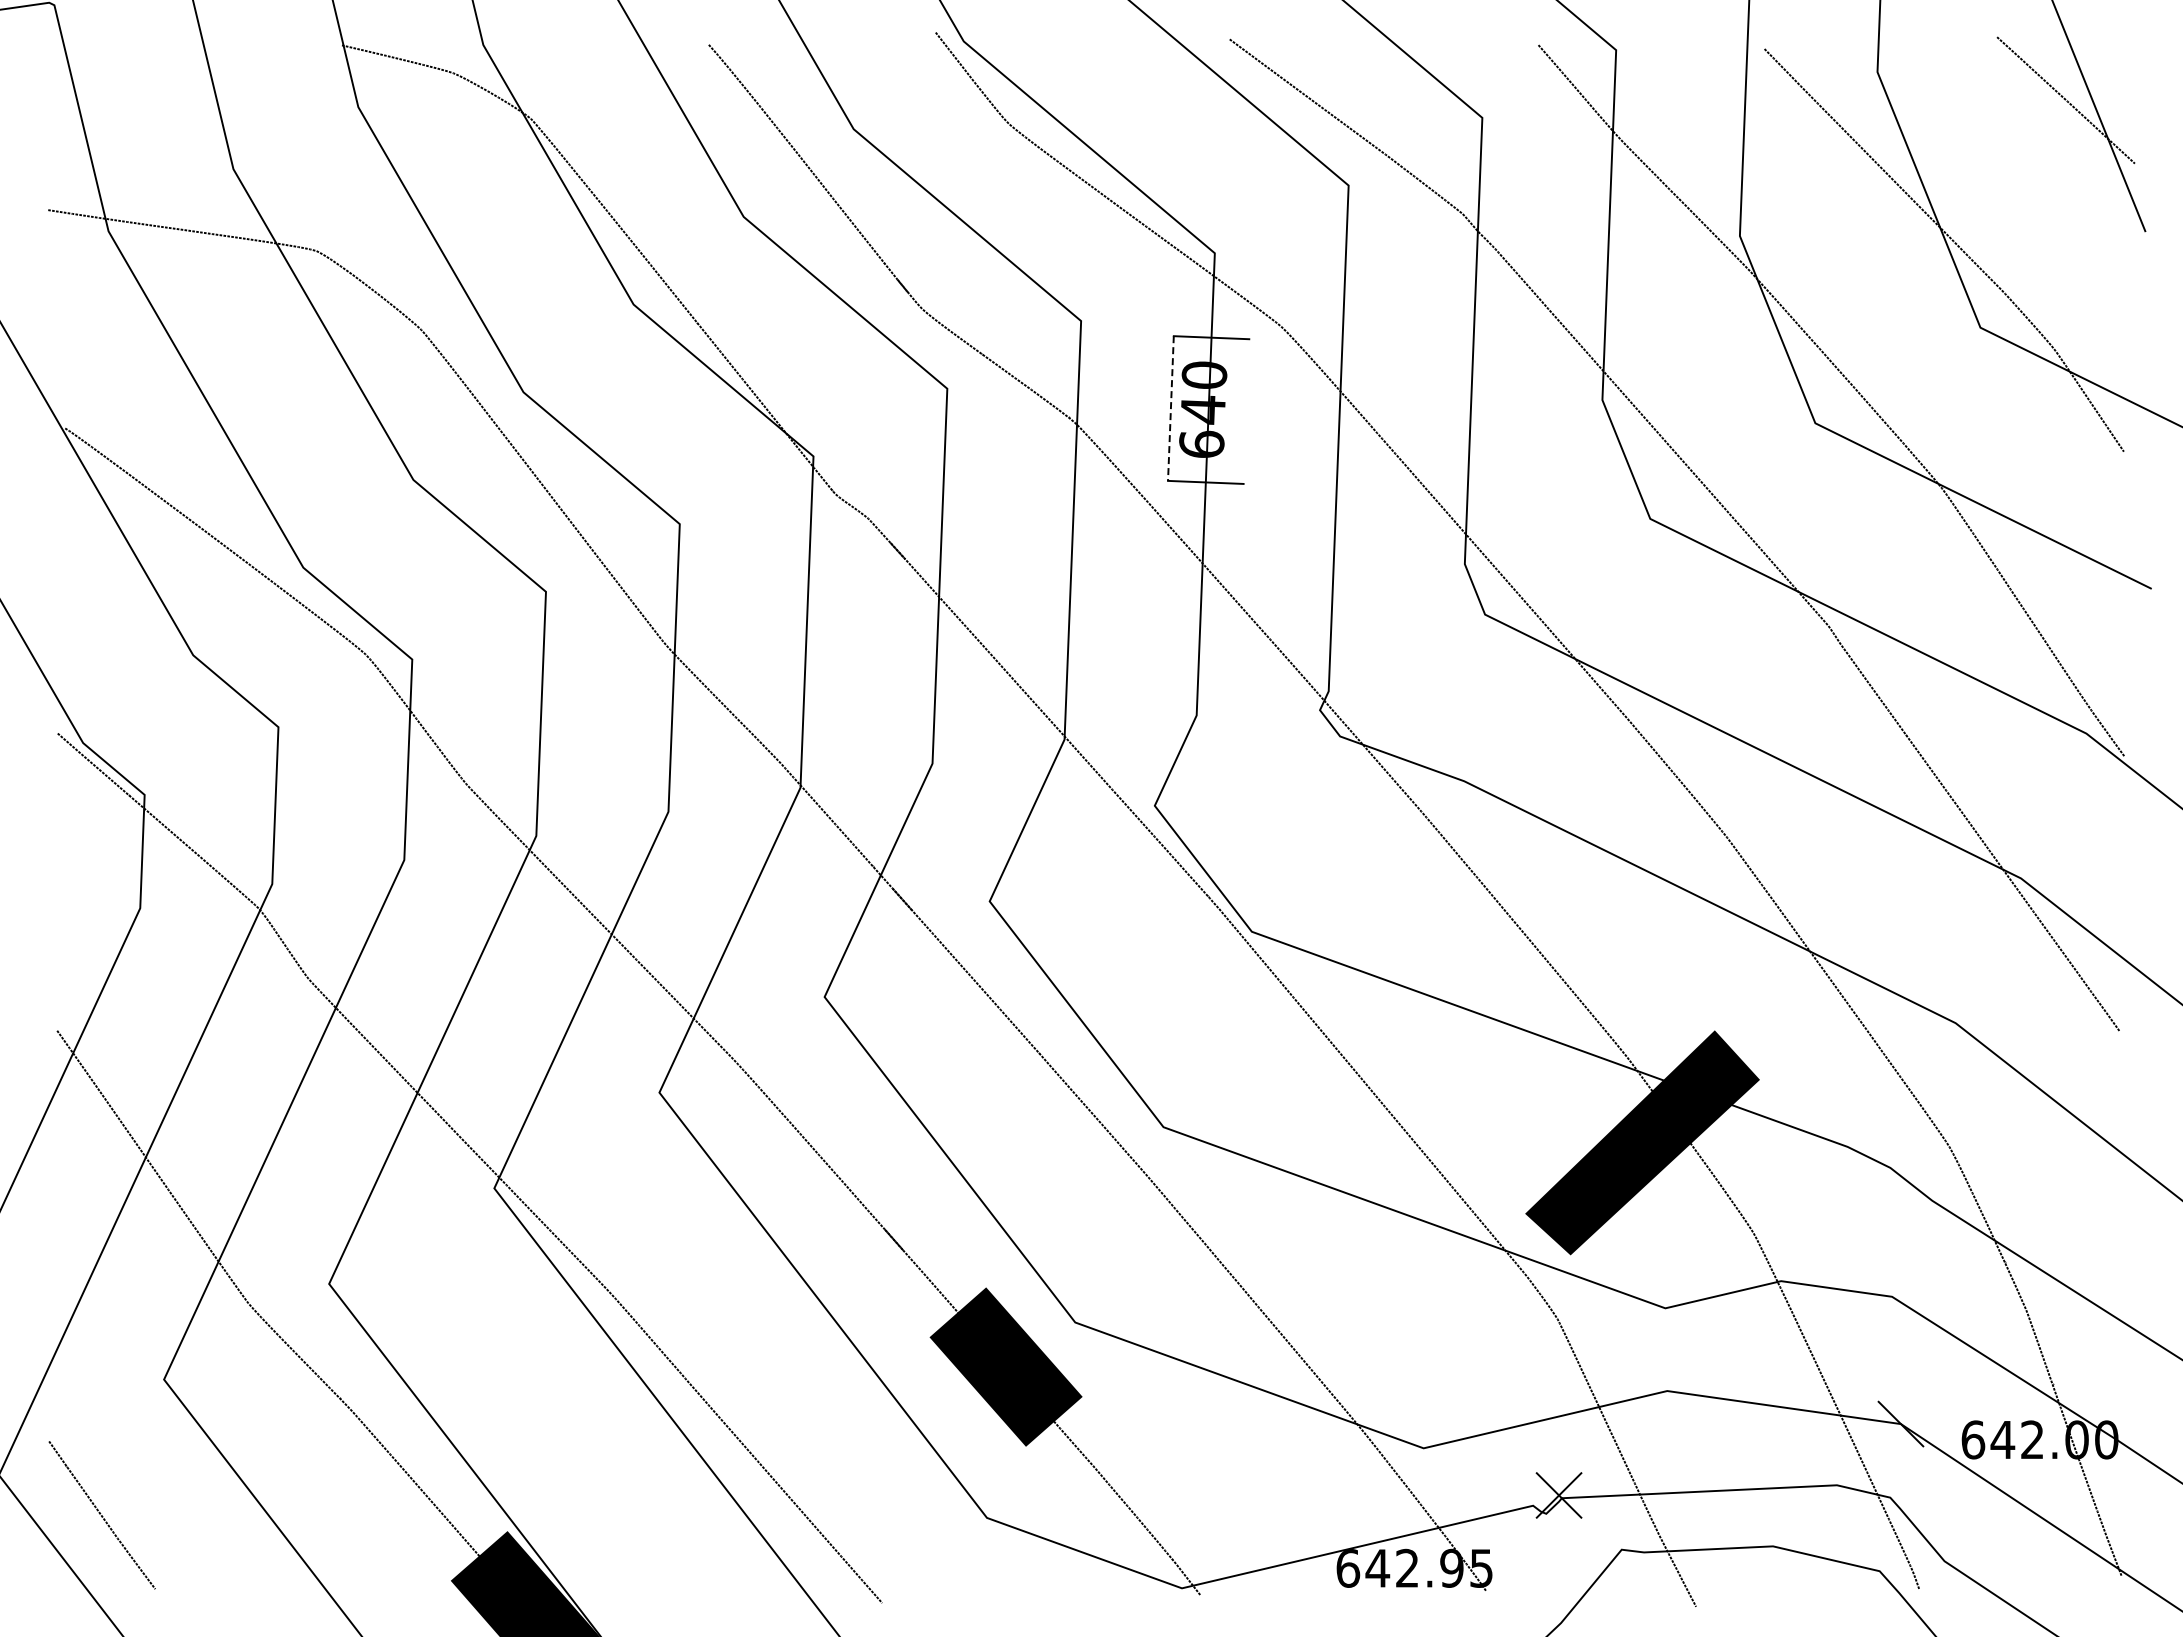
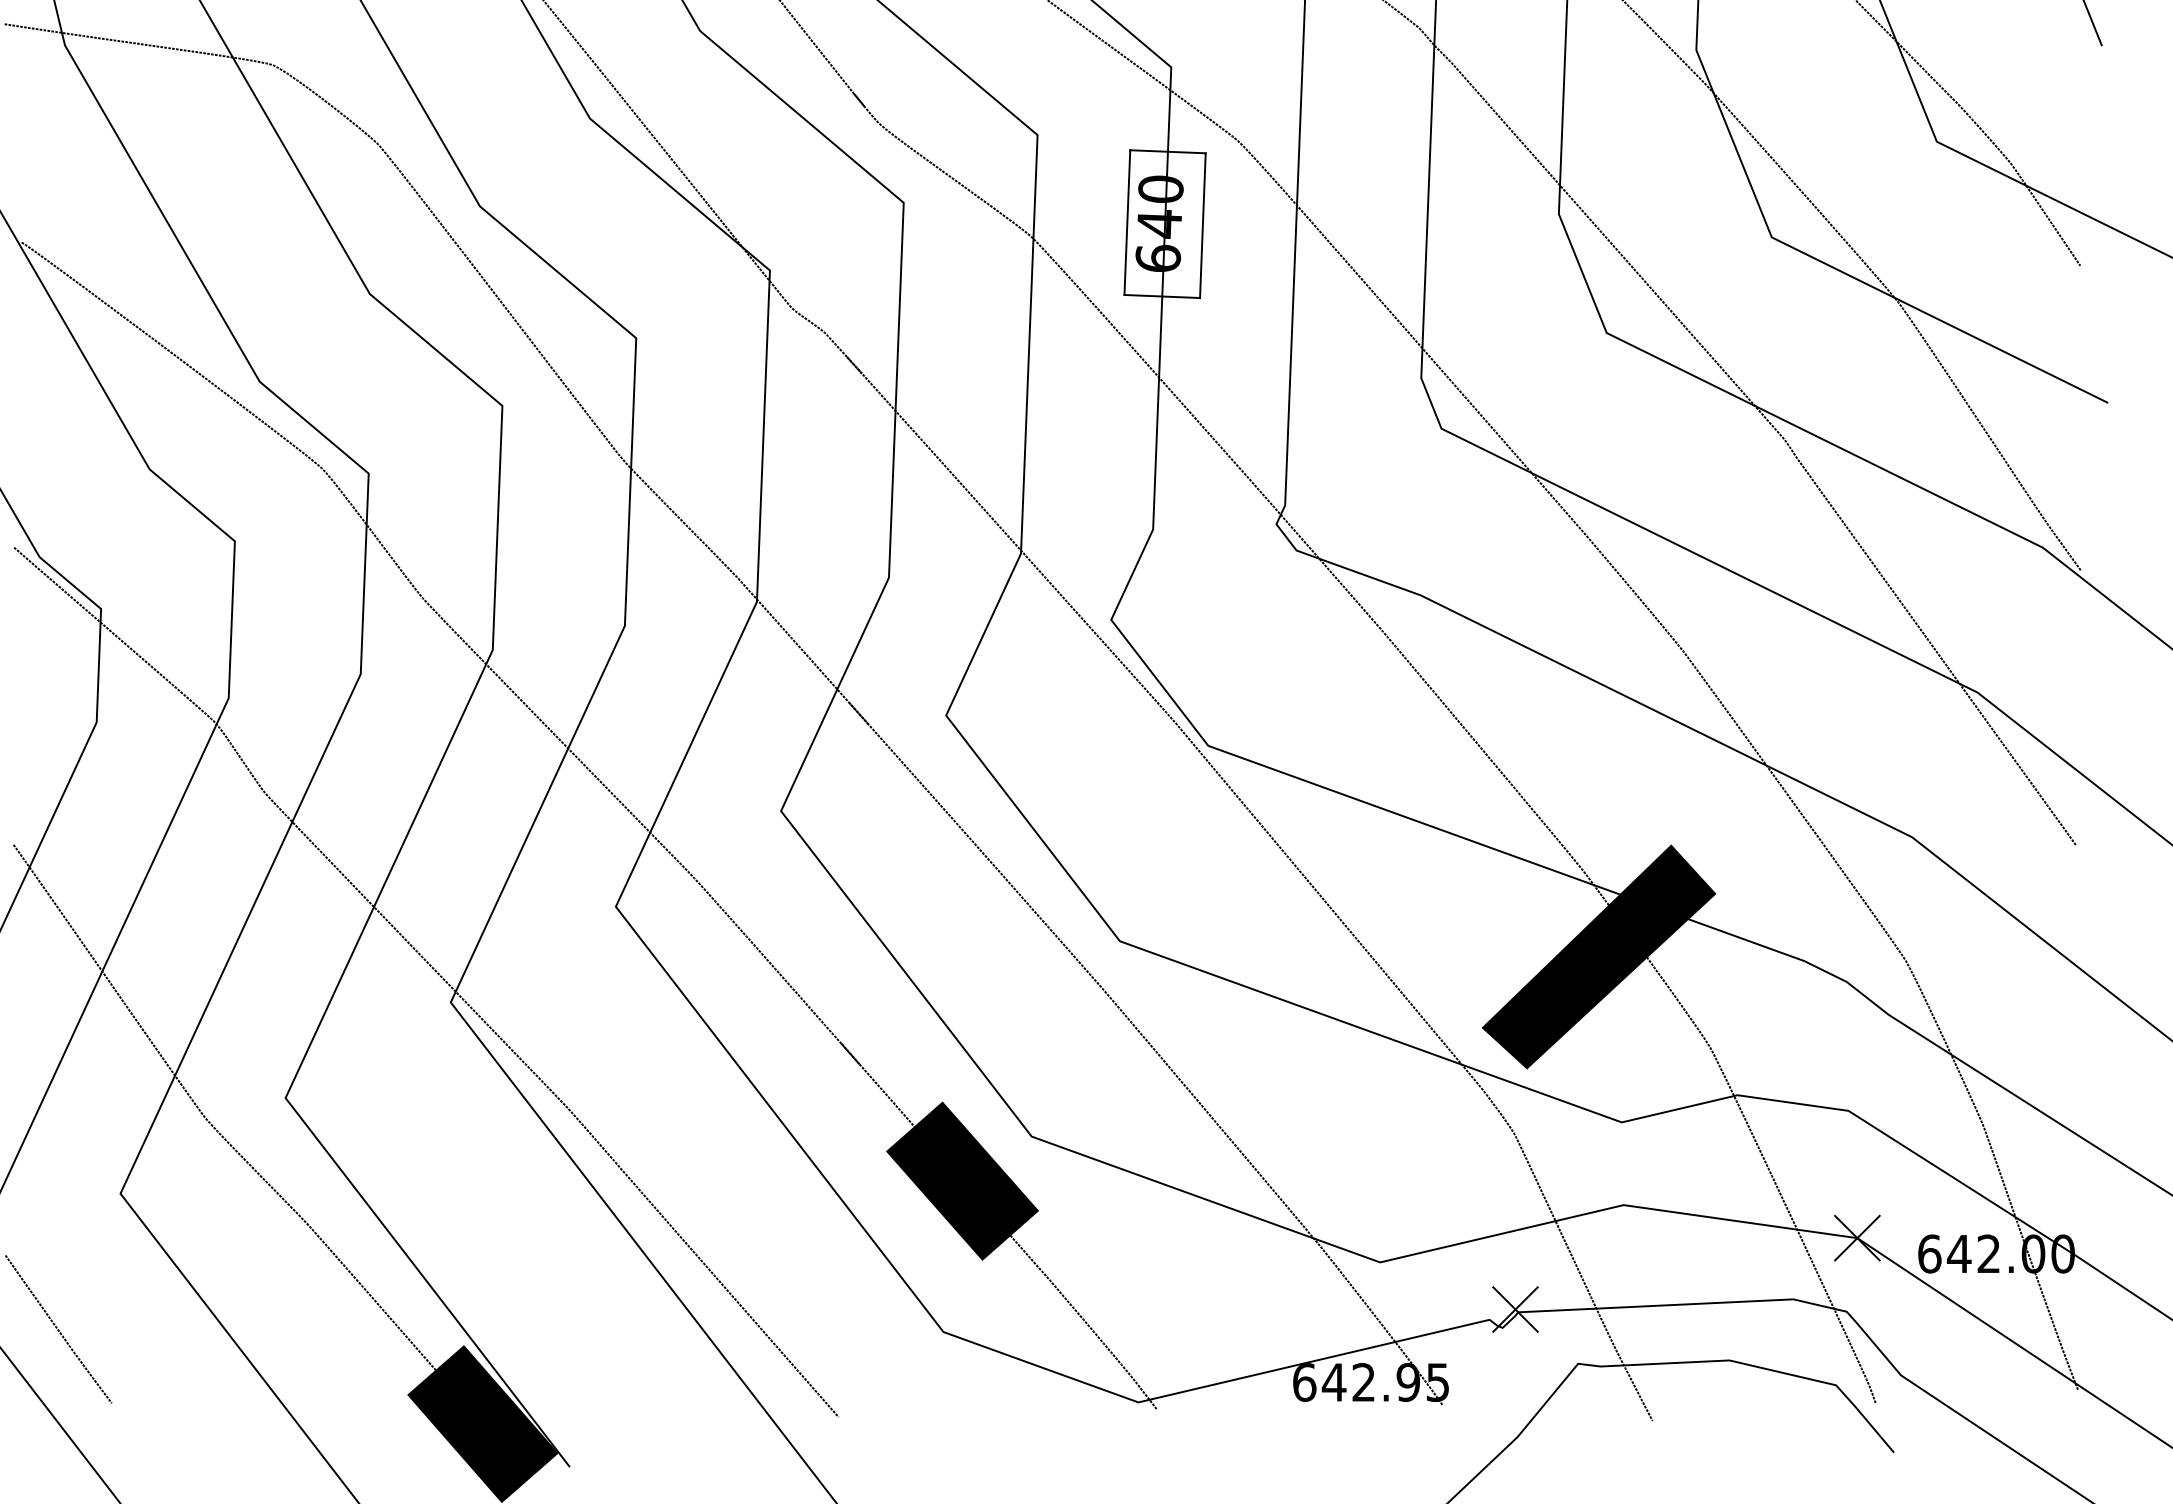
line: (1170, 409) -> (1126, 223), dashed -> solid
line: (1246, 411) -> (1202, 225), added
line: (1900, 1423) -> (1856, 1237), added

